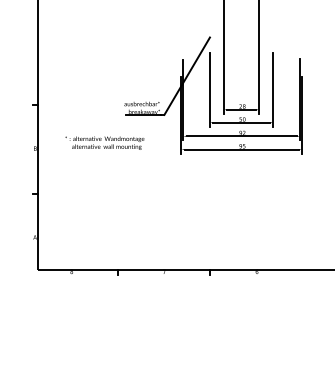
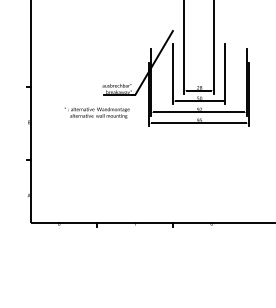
text: (104, 142) -> (96, 112), moved

